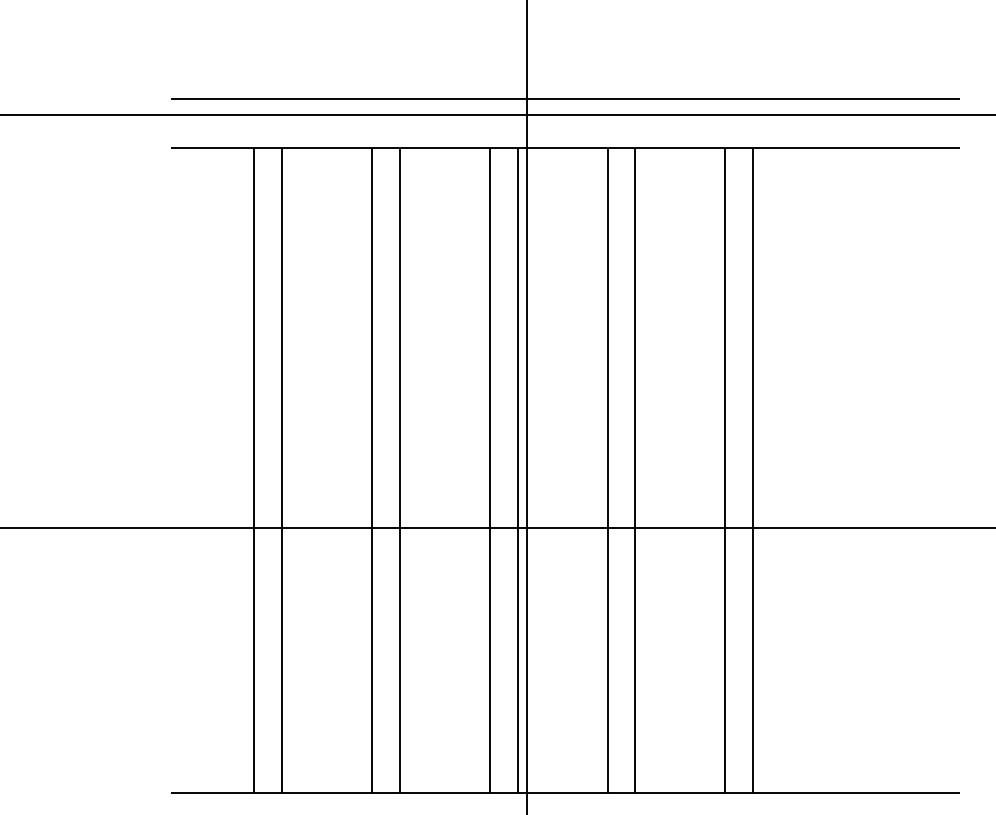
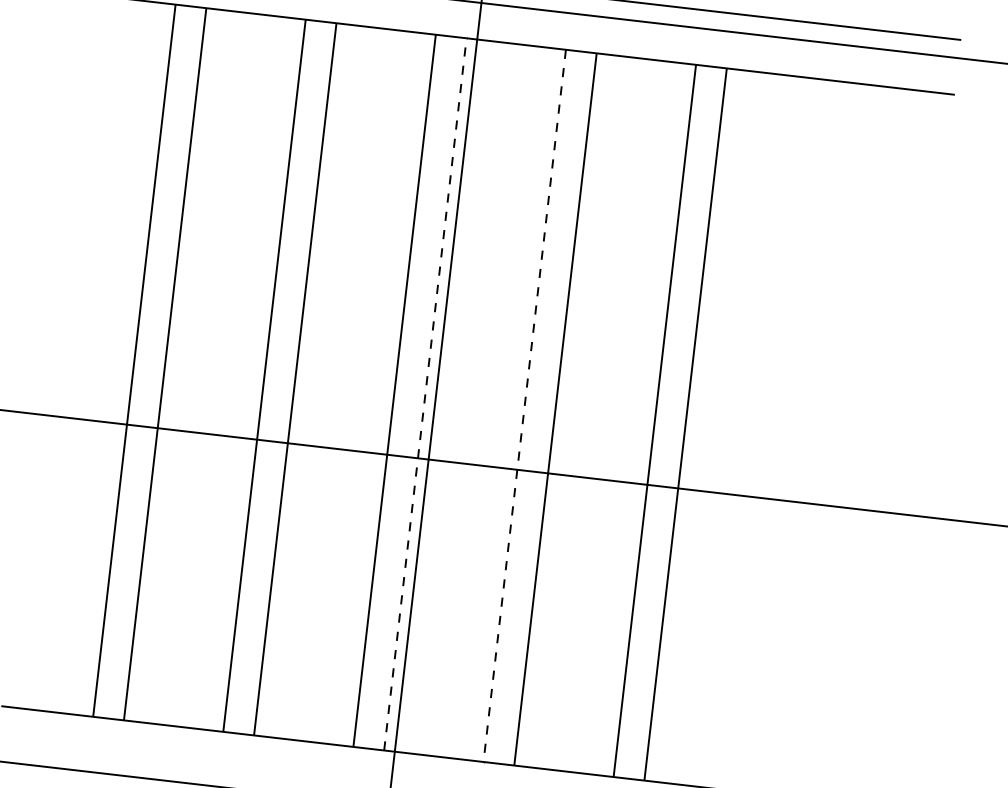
line: (517, 470) -> (425, 394), solid -> dashed
line: (607, 471) -> (524, 406), solid -> dashed

